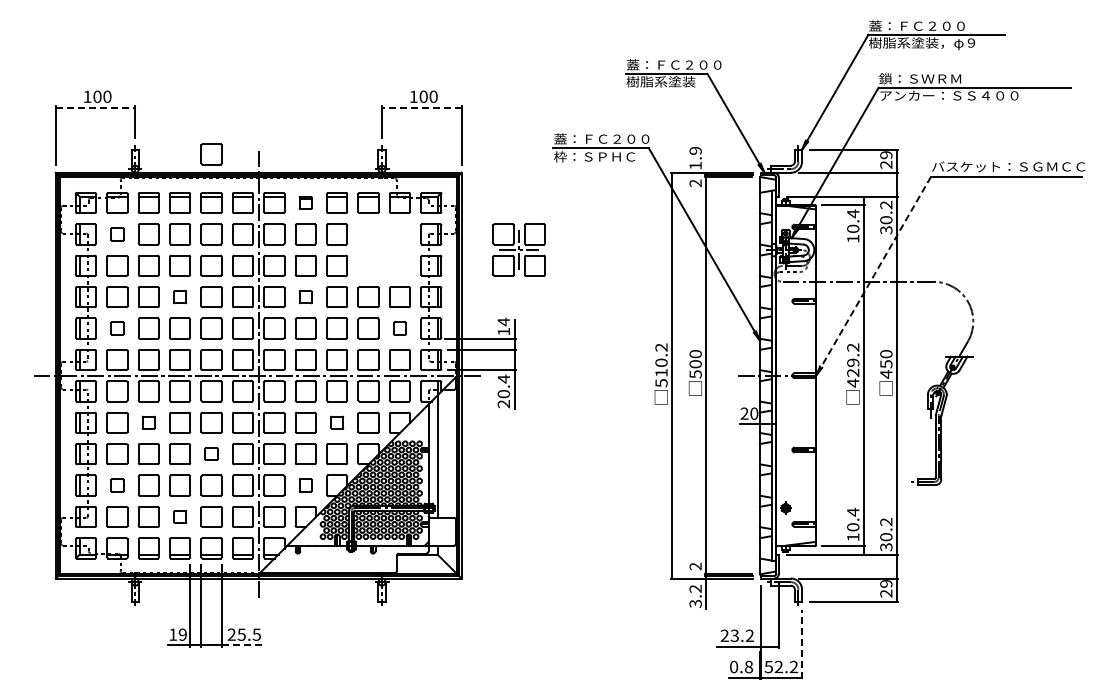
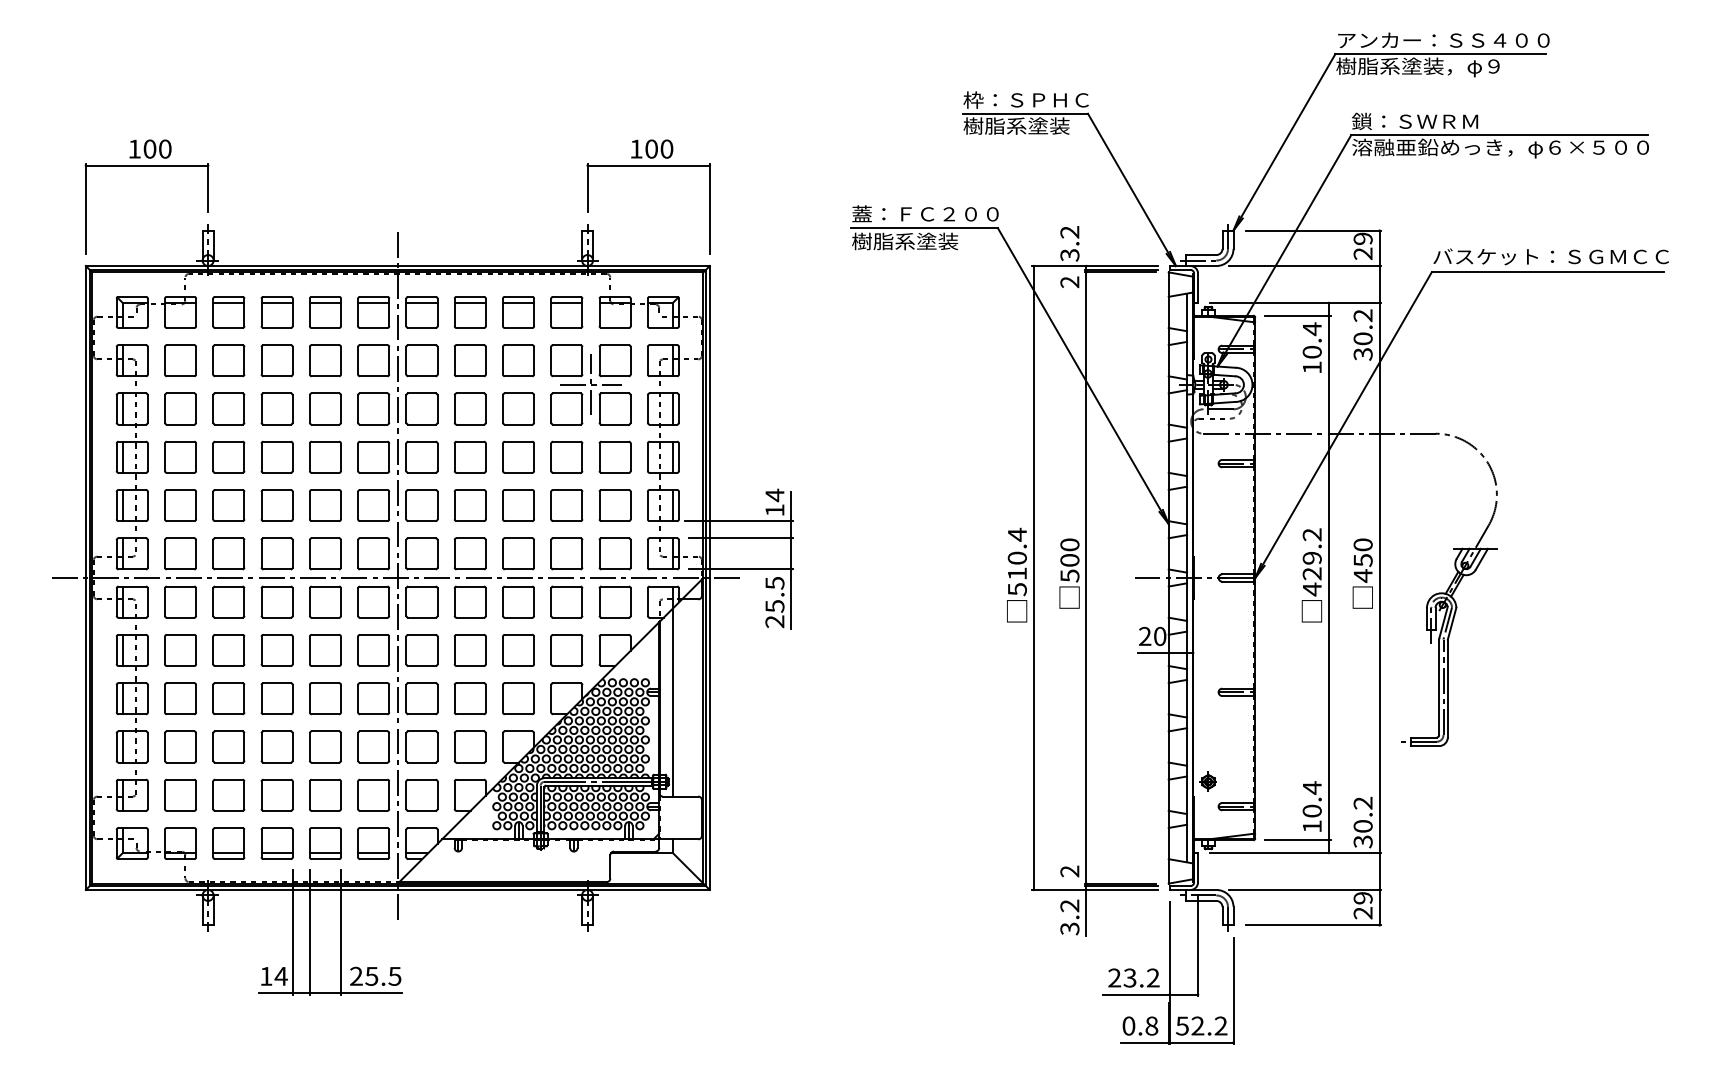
text: (938, 25) -> (1443, 39), 蓋：ＦＣ２００ -> アンカー：ＳＳ４００
text: (673, 64) -> (1035, 99), 蓋：ＦＣ２００ -> 枠：ＳＰＨＣ
text: (975, 96) -> (1500, 148), アンカー：ＳＳ４００ -> 溶融亜鉛めっき，φ６×５００
line: (95, 107) -> (146, 165), dashed -> solid
line: (421, 107) -> (648, 165), dashed -> solid
part: (211, 154) -> (325, 237), removed
text: (594, 156) -> (914, 240), 枠：ＳＰＨＣ -> 樹脂系塗装
text: (695, 157) -> (1069, 242), 1.9 -> 3.2
part: (305, 202) -> (469, 311), size x1.67
part: (117, 234) -> (180, 360), size x1.67
part: (518, 249) -> (589, 383), moved
line: (873, 276) -> (1343, 425), dashed -> solid
part: (180, 297) -> (277, 457), size x1.67
part: (305, 297) -> (469, 457), size x1.67
part: (117, 328) -> (180, 505), size x1.67
part: (399, 328) -> (614, 505), size x1.67
text: (661, 347) -> (1017, 534), 510.2 -> 510.4
text: (503, 386) -> (774, 594), 20.4 -> 25.5
part: (148, 422) -> (228, 649), size x1.67
part: (337, 422) -> (519, 649), size x1.67
part: (211, 453) -> (325, 697), size x1.67
part: (117, 485) -> (180, 746), size x1.67
part: (305, 485) -> (469, 746), size x1.67
part: (180, 516) -> (277, 794), size x1.67
text: (182, 634) -> (280, 976), 19 -> 14
line: (802, 644) -> (1234, 991), dashed -> solid
line: (241, 645) -> (371, 992), dashed -> solid

